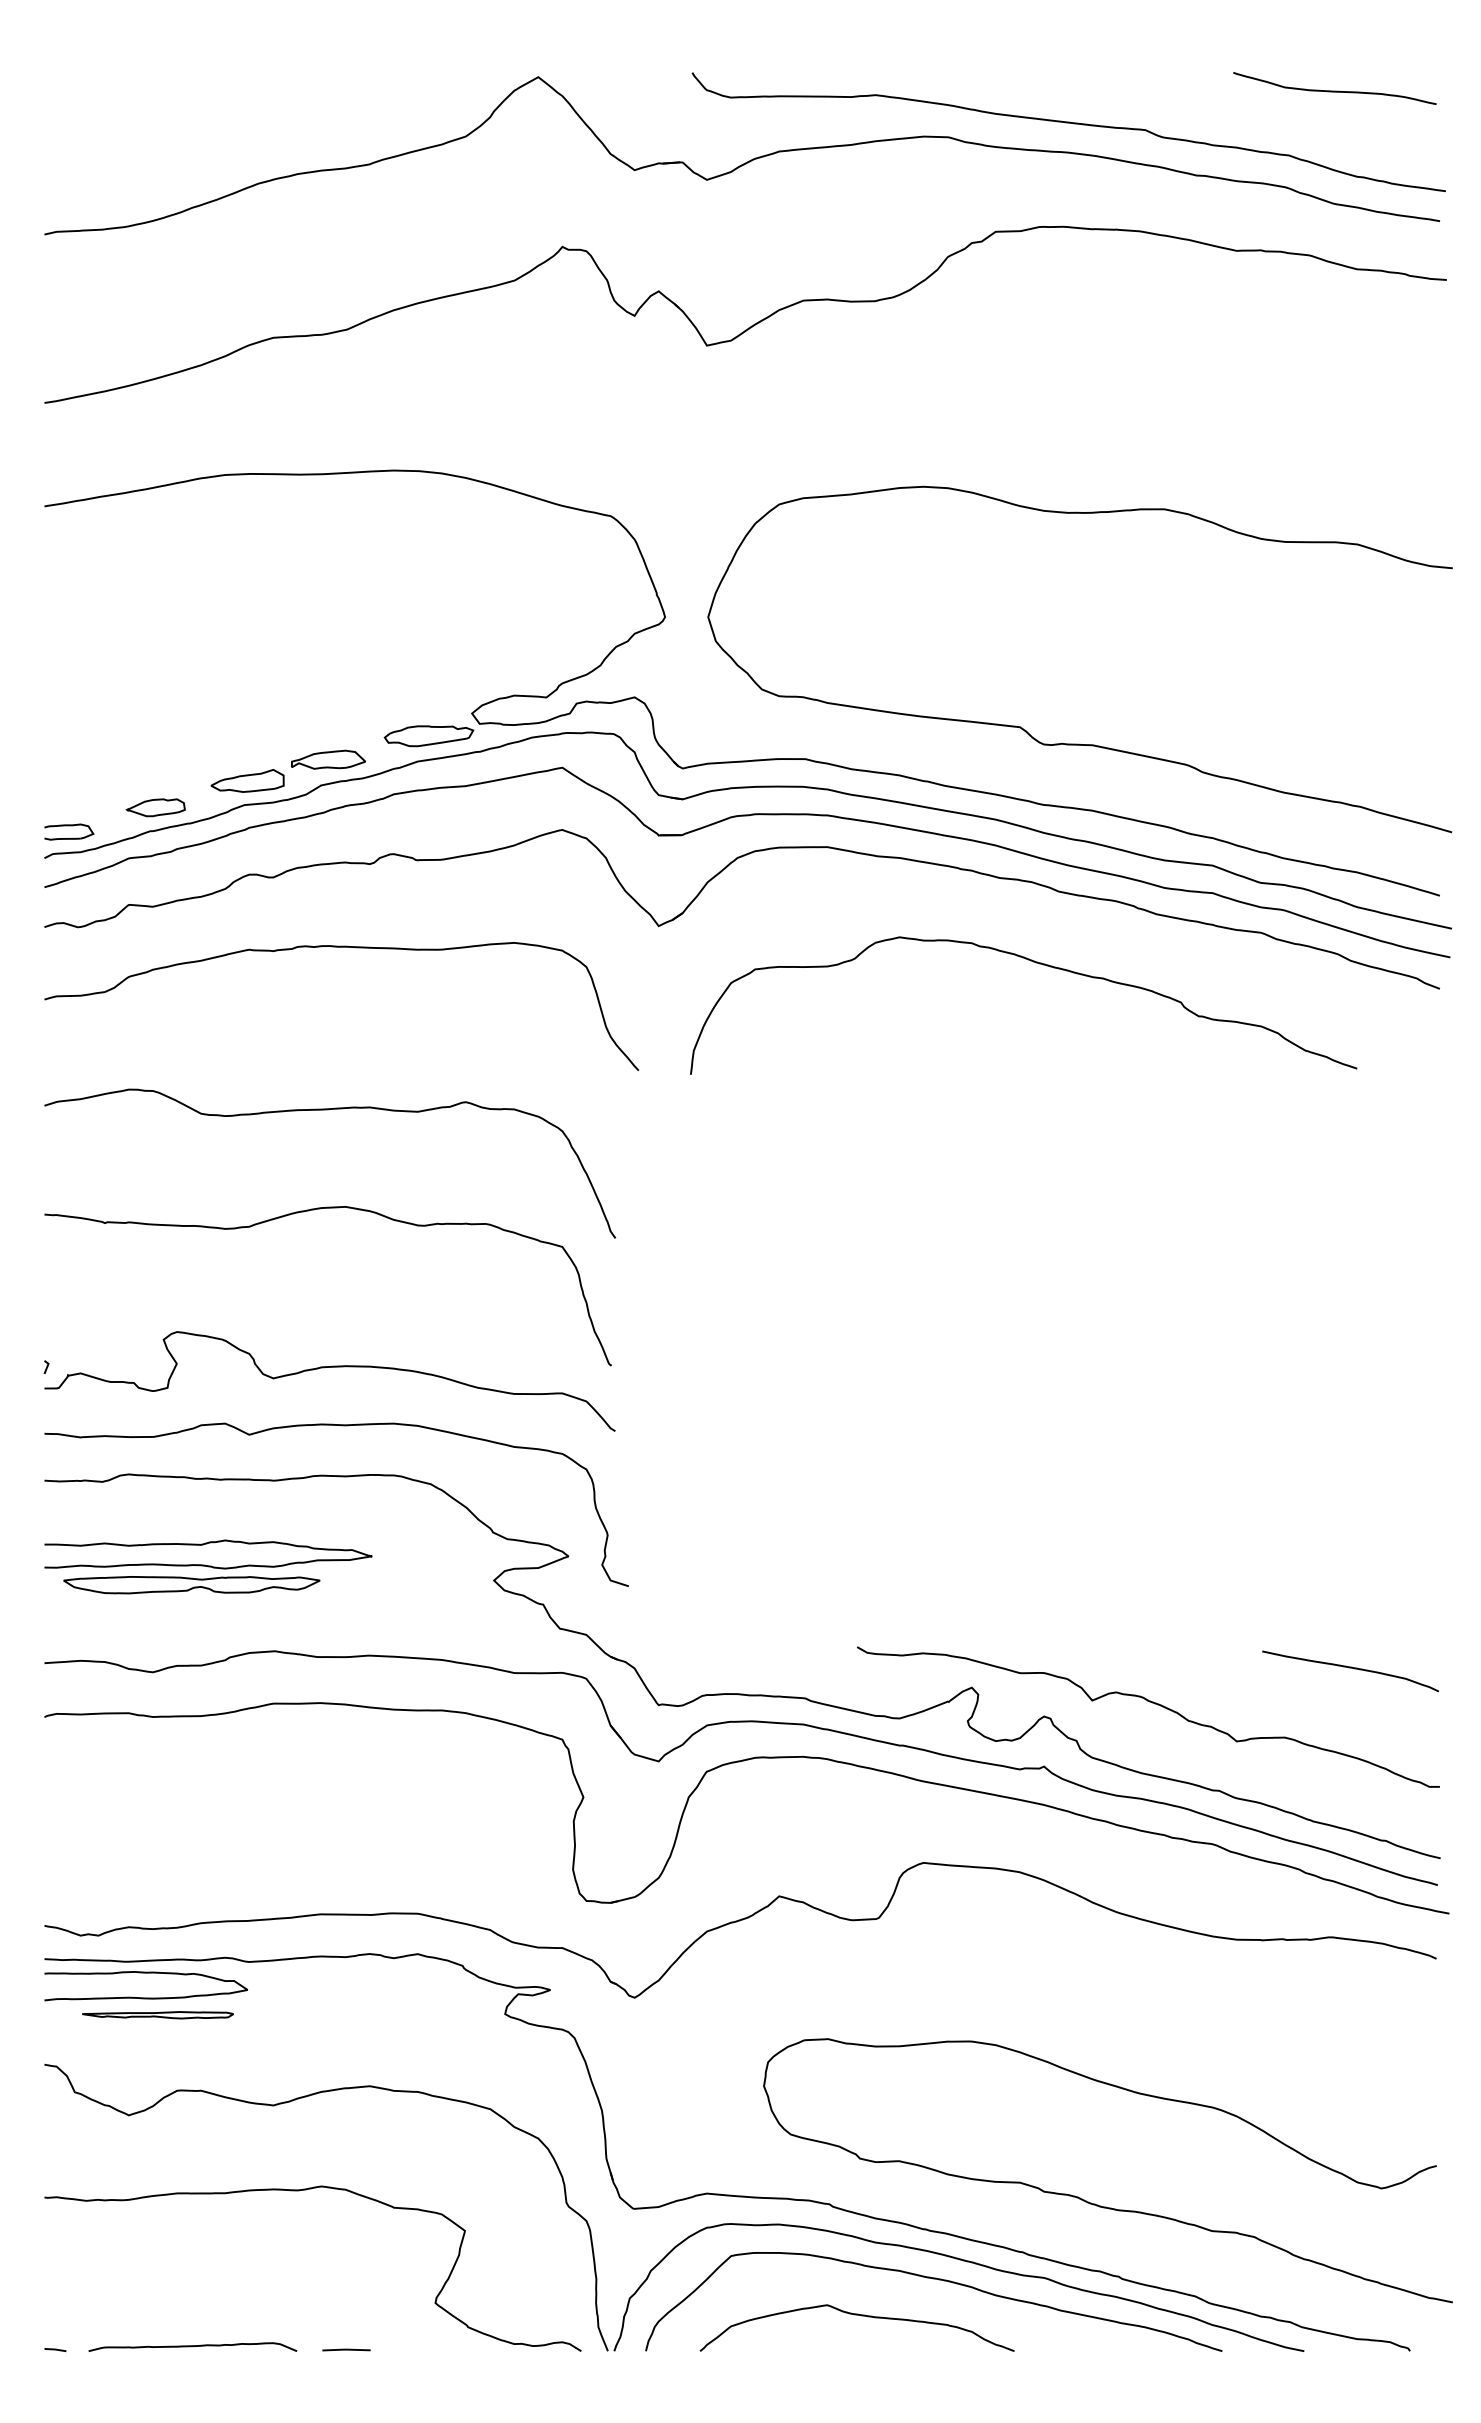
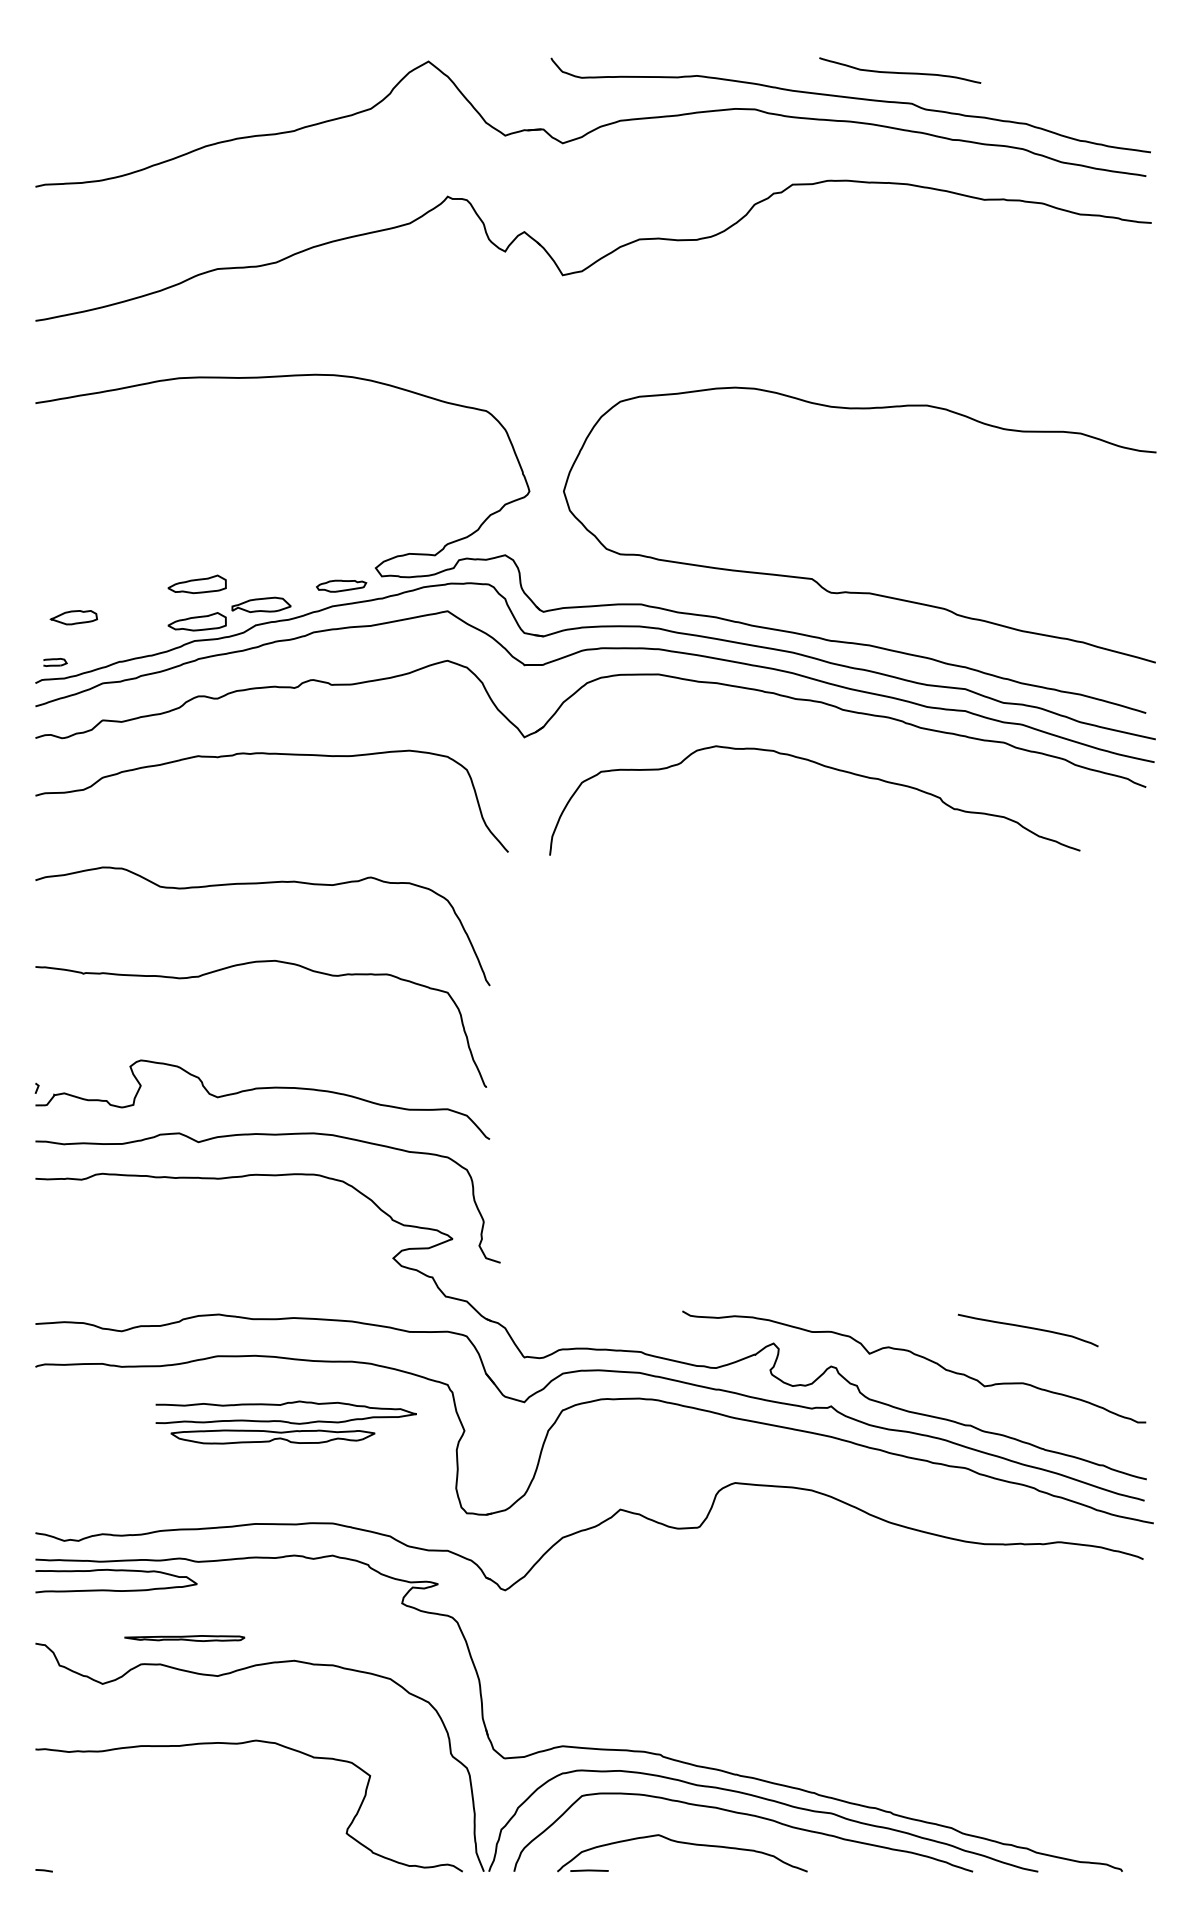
curve: (1334, 90) -> (899, 72), moved
part: (247, 733) -> (197, 584), added
part: (428, 736) -> (341, 586), size x0.7
part: (155, 807) -> (73, 617), moved
part: (69, 831) -> (55, 662), size x0.6
part: (208, 1566) -> (286, 1422), moved
curve: (1350, 1668) -> (1028, 1328), moved
part: (157, 2015) -> (184, 1638), moved
curve: (1095, 2203) -> (872, 1754), removed
curve: (192, 2346) -> (153, 1867), removed
line: (346, 2349) -> (589, 1870), moved

